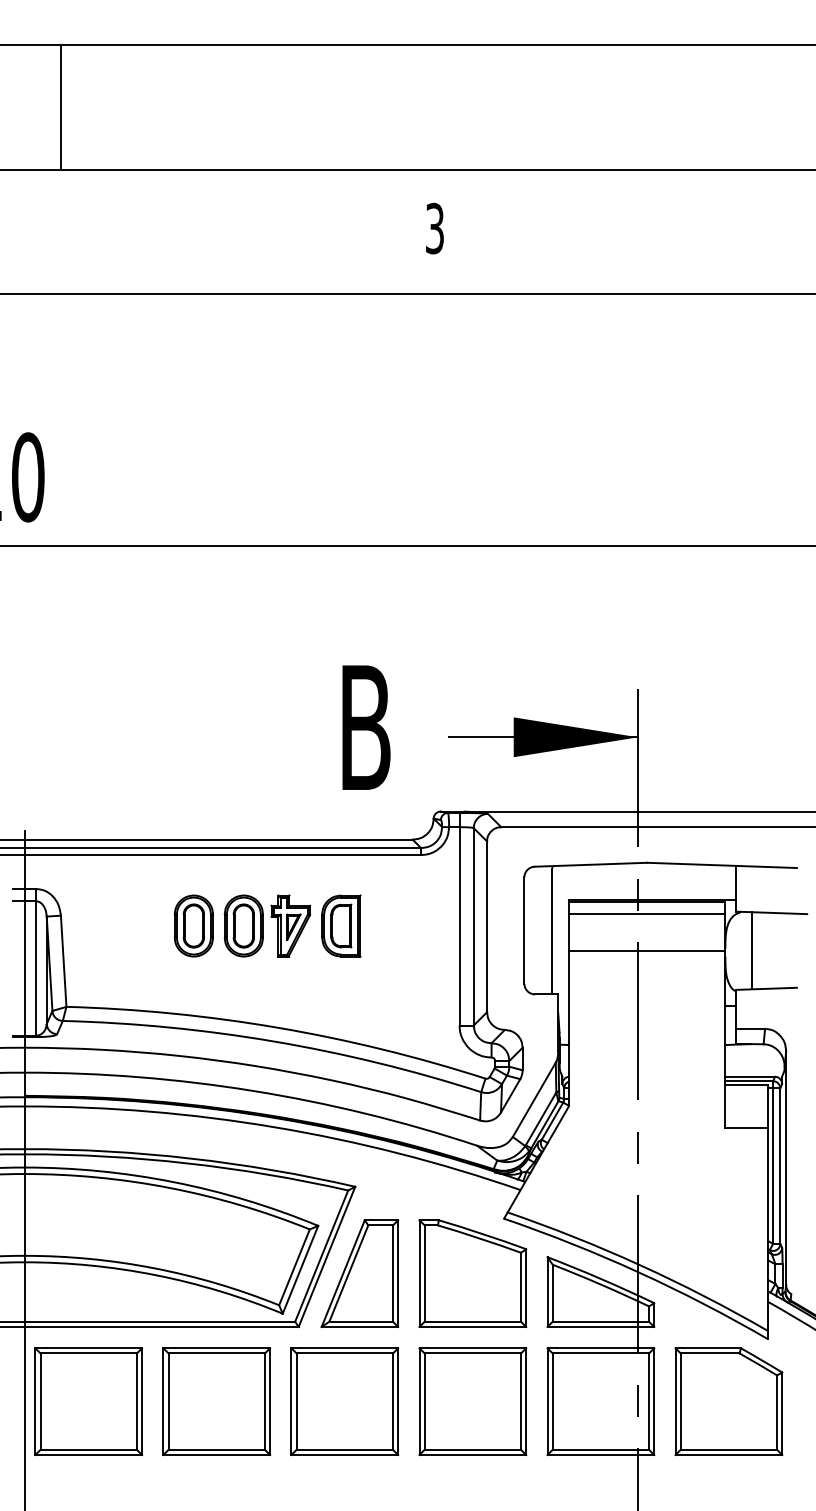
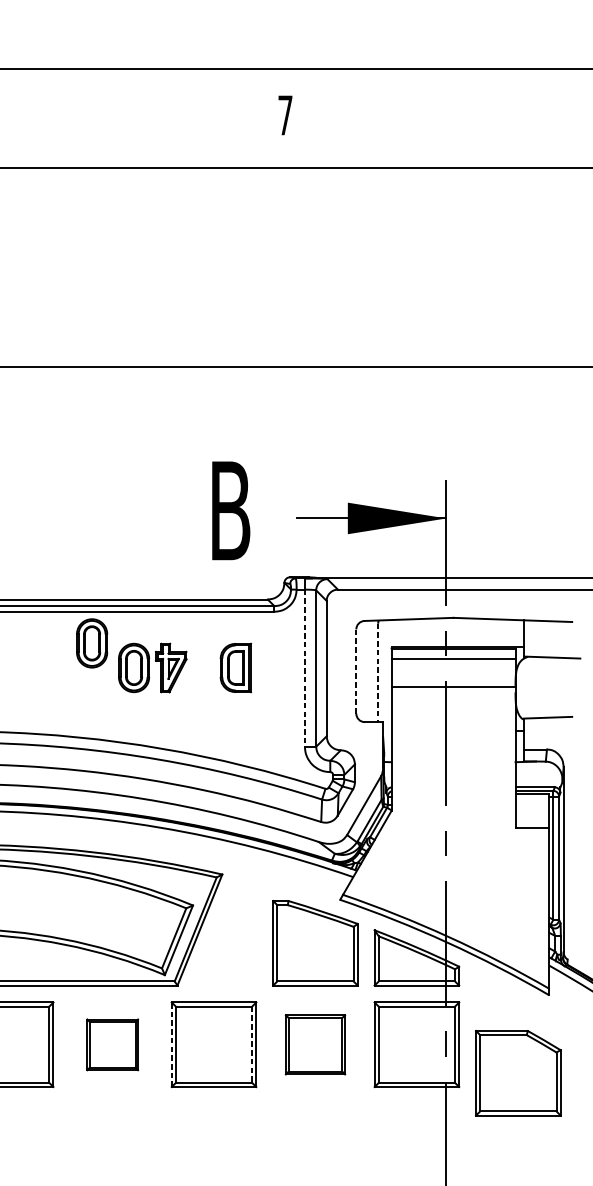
text: (434, 228) -> (285, 115), 3 -> 7
part: (193, 925) -> (91, 642), moved
part: (341, 925) -> (235, 667), moved
line: (459, 926) -> (304, 668), solid -> dashed
line: (524, 930) -> (356, 671), solid -> dashed
line: (552, 932) -> (378, 673), solid -> dashed
line: (751, 950) -> (536, 687), removed
part: (359, 1273) -> (225, 943), removed
part: (216, 1401) -> (112, 1044), size x0.6
line: (291, 1401) -> (171, 1044), solid -> dashed
part: (472, 1401) -> (315, 1044), size x0.7
part: (728, 1401) -> (517, 1073), moved
line: (392, 1402) -> (251, 1045), solid -> dashed

